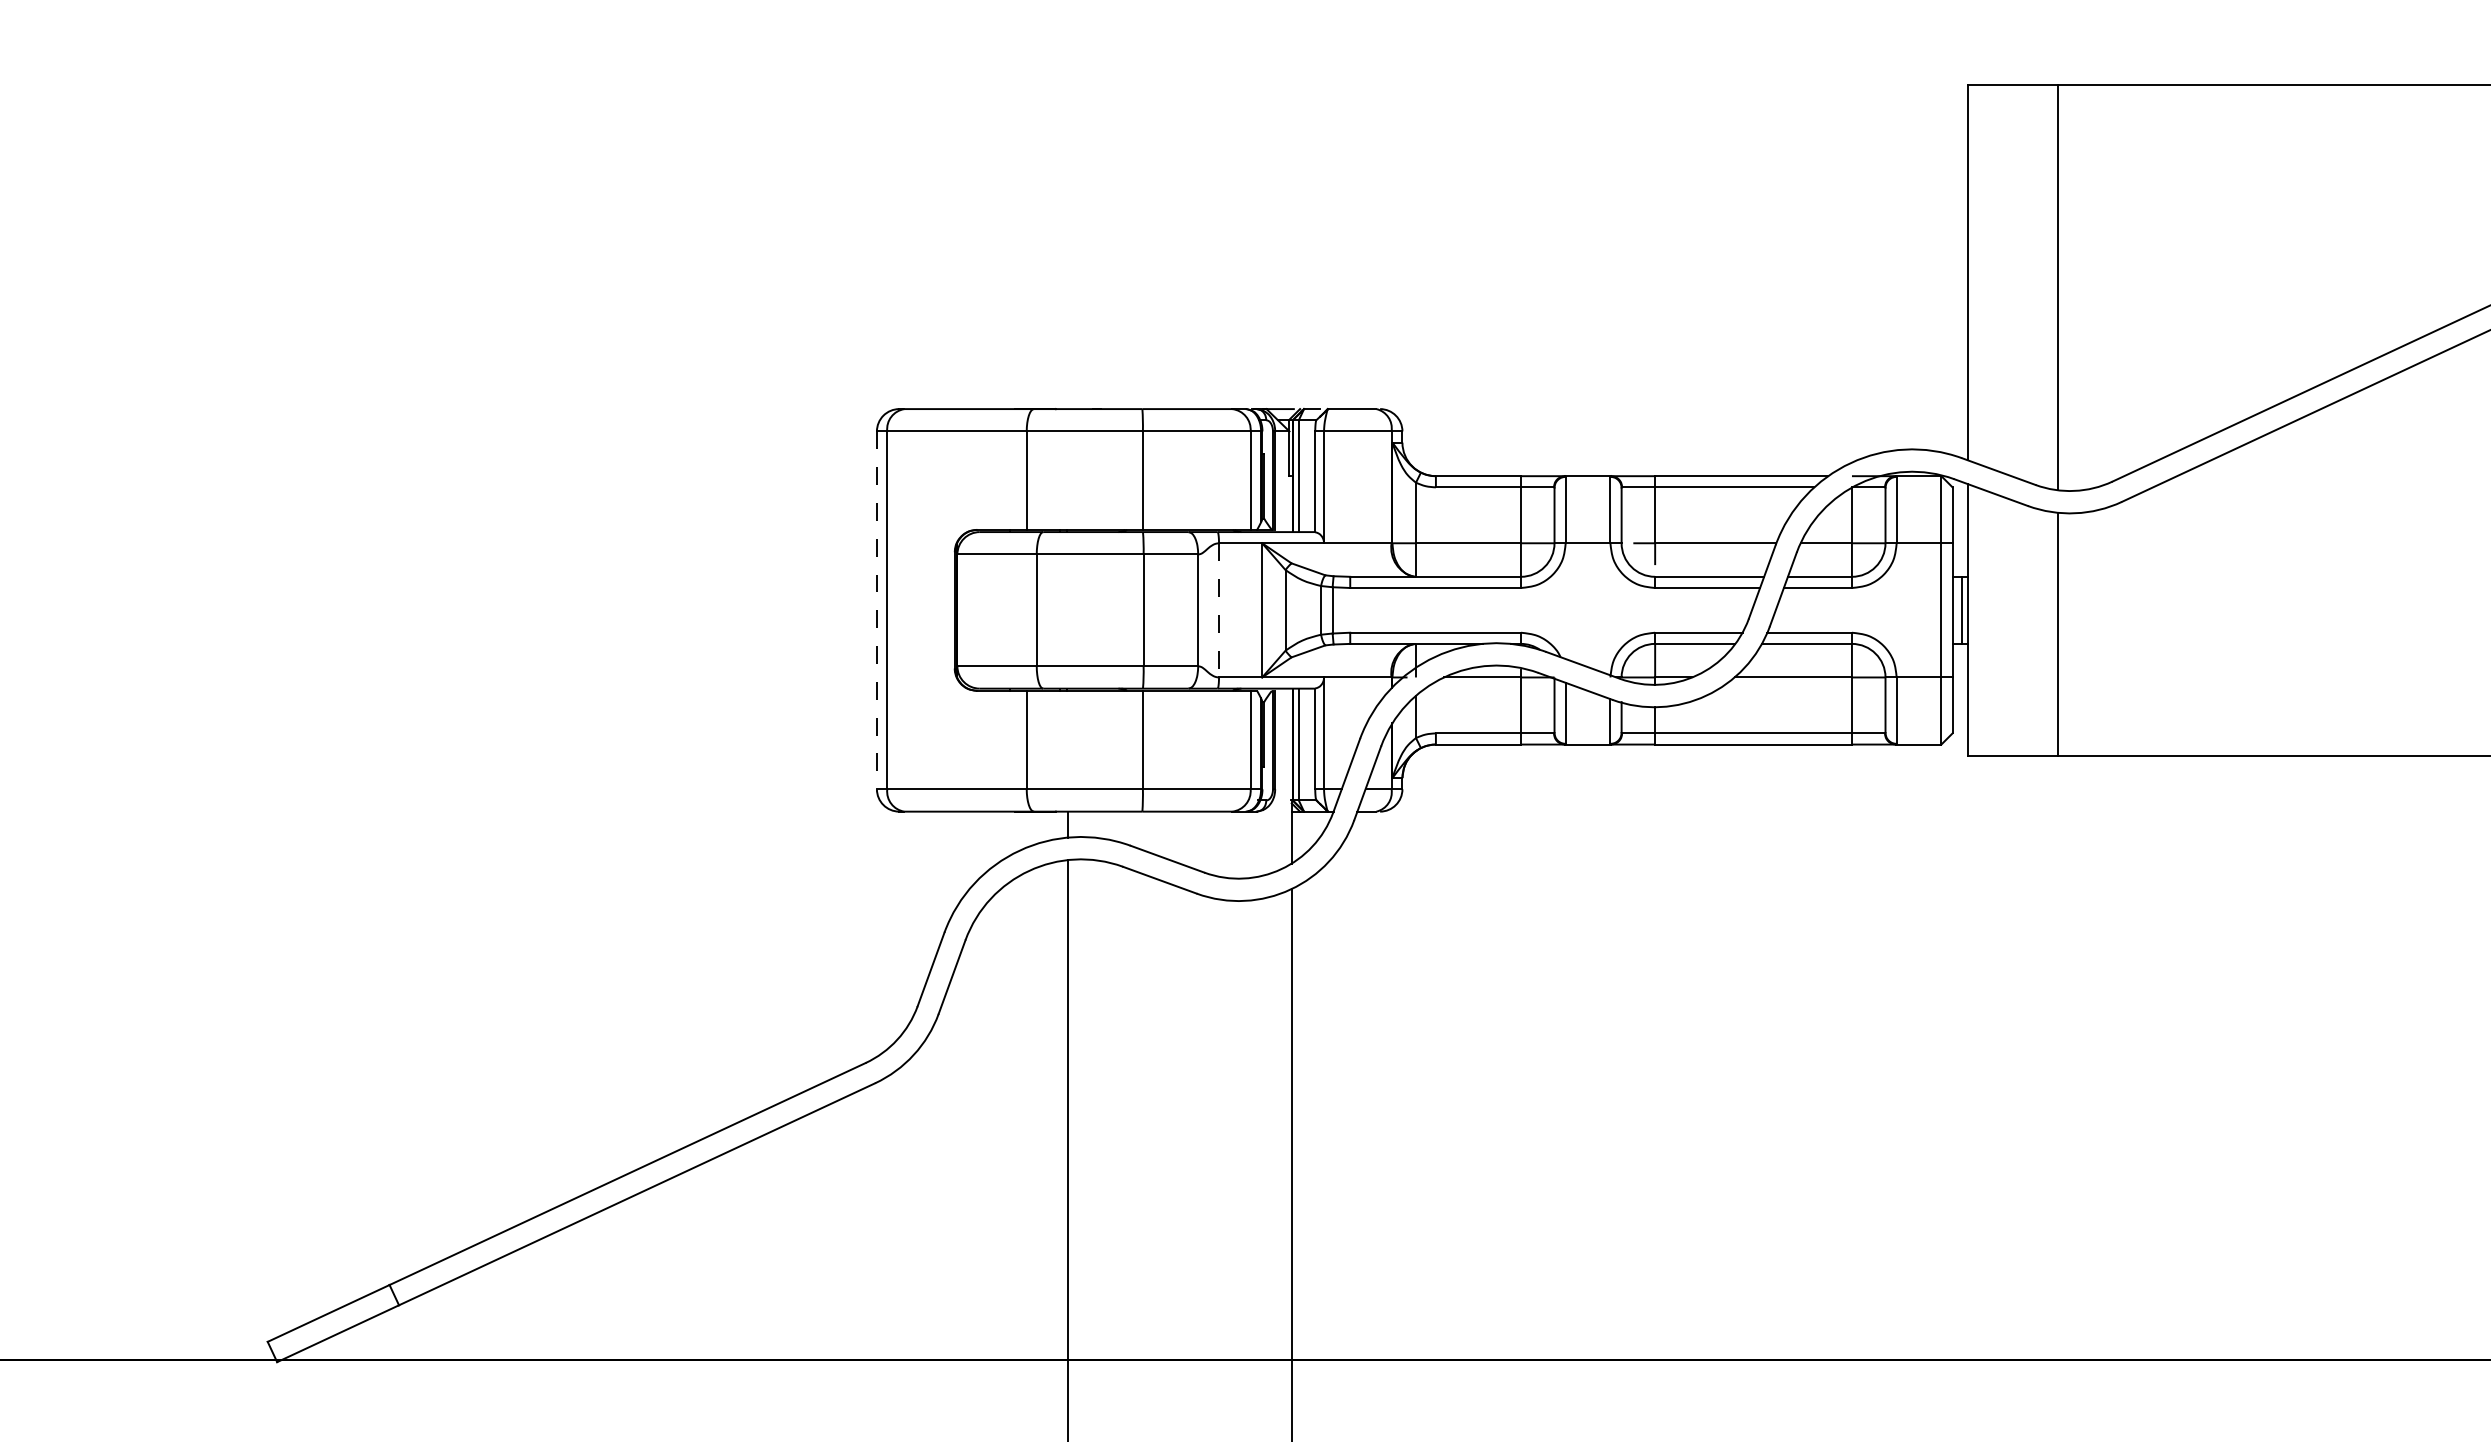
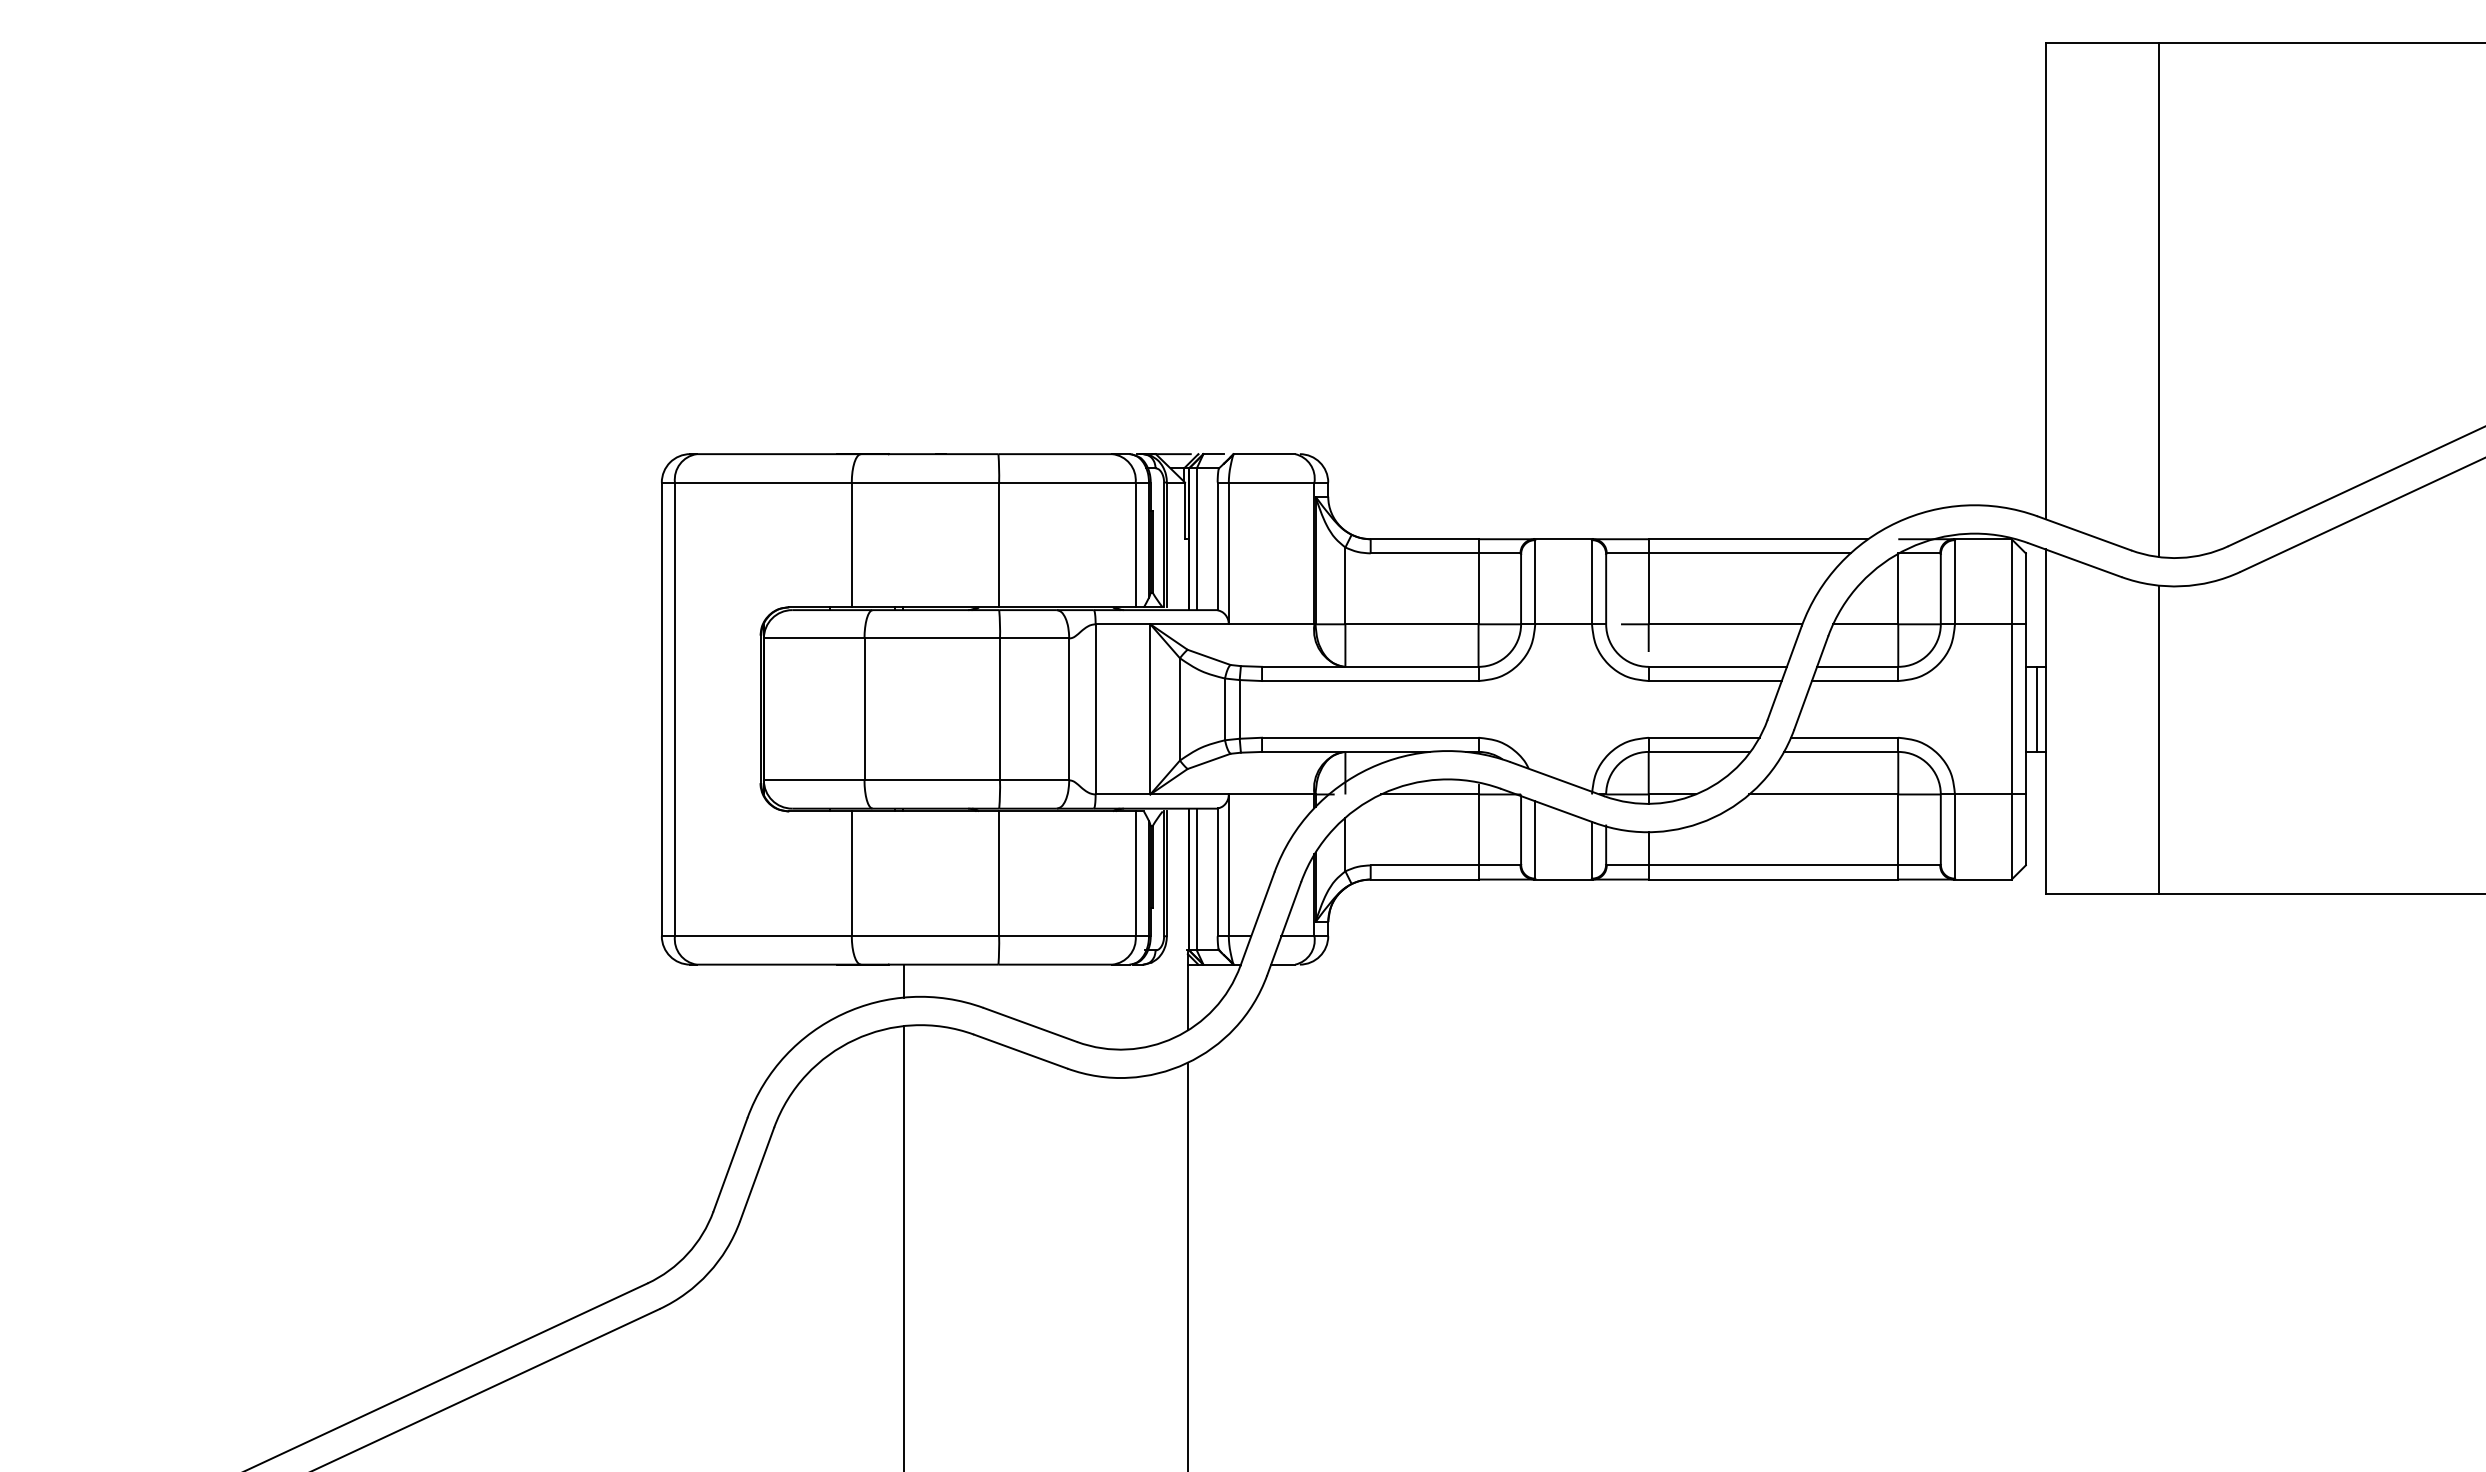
line: (876, 610) -> (661, 709), dashed -> solid
line: (1219, 610) -> (1096, 709), dashed -> solid

